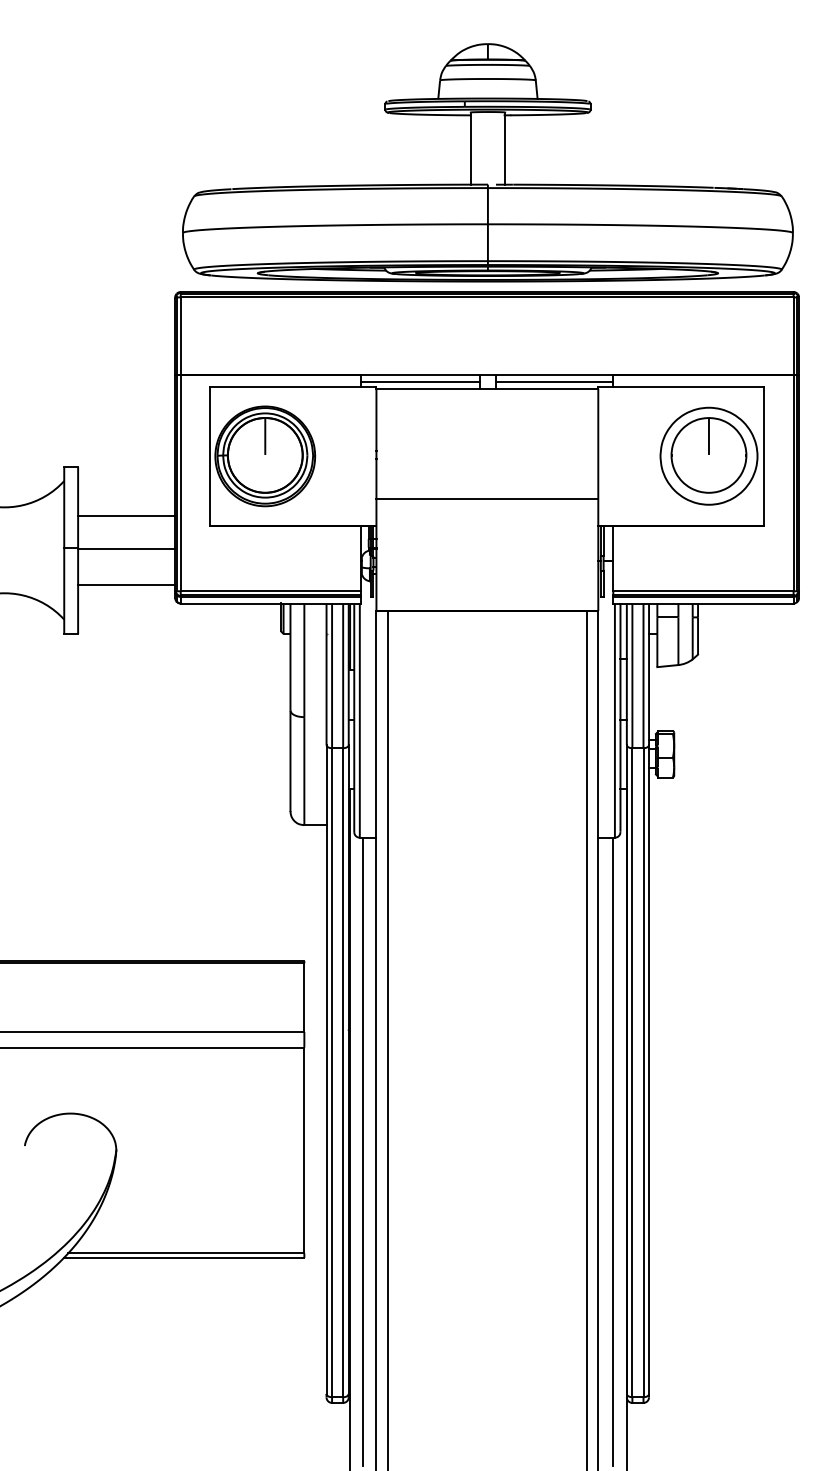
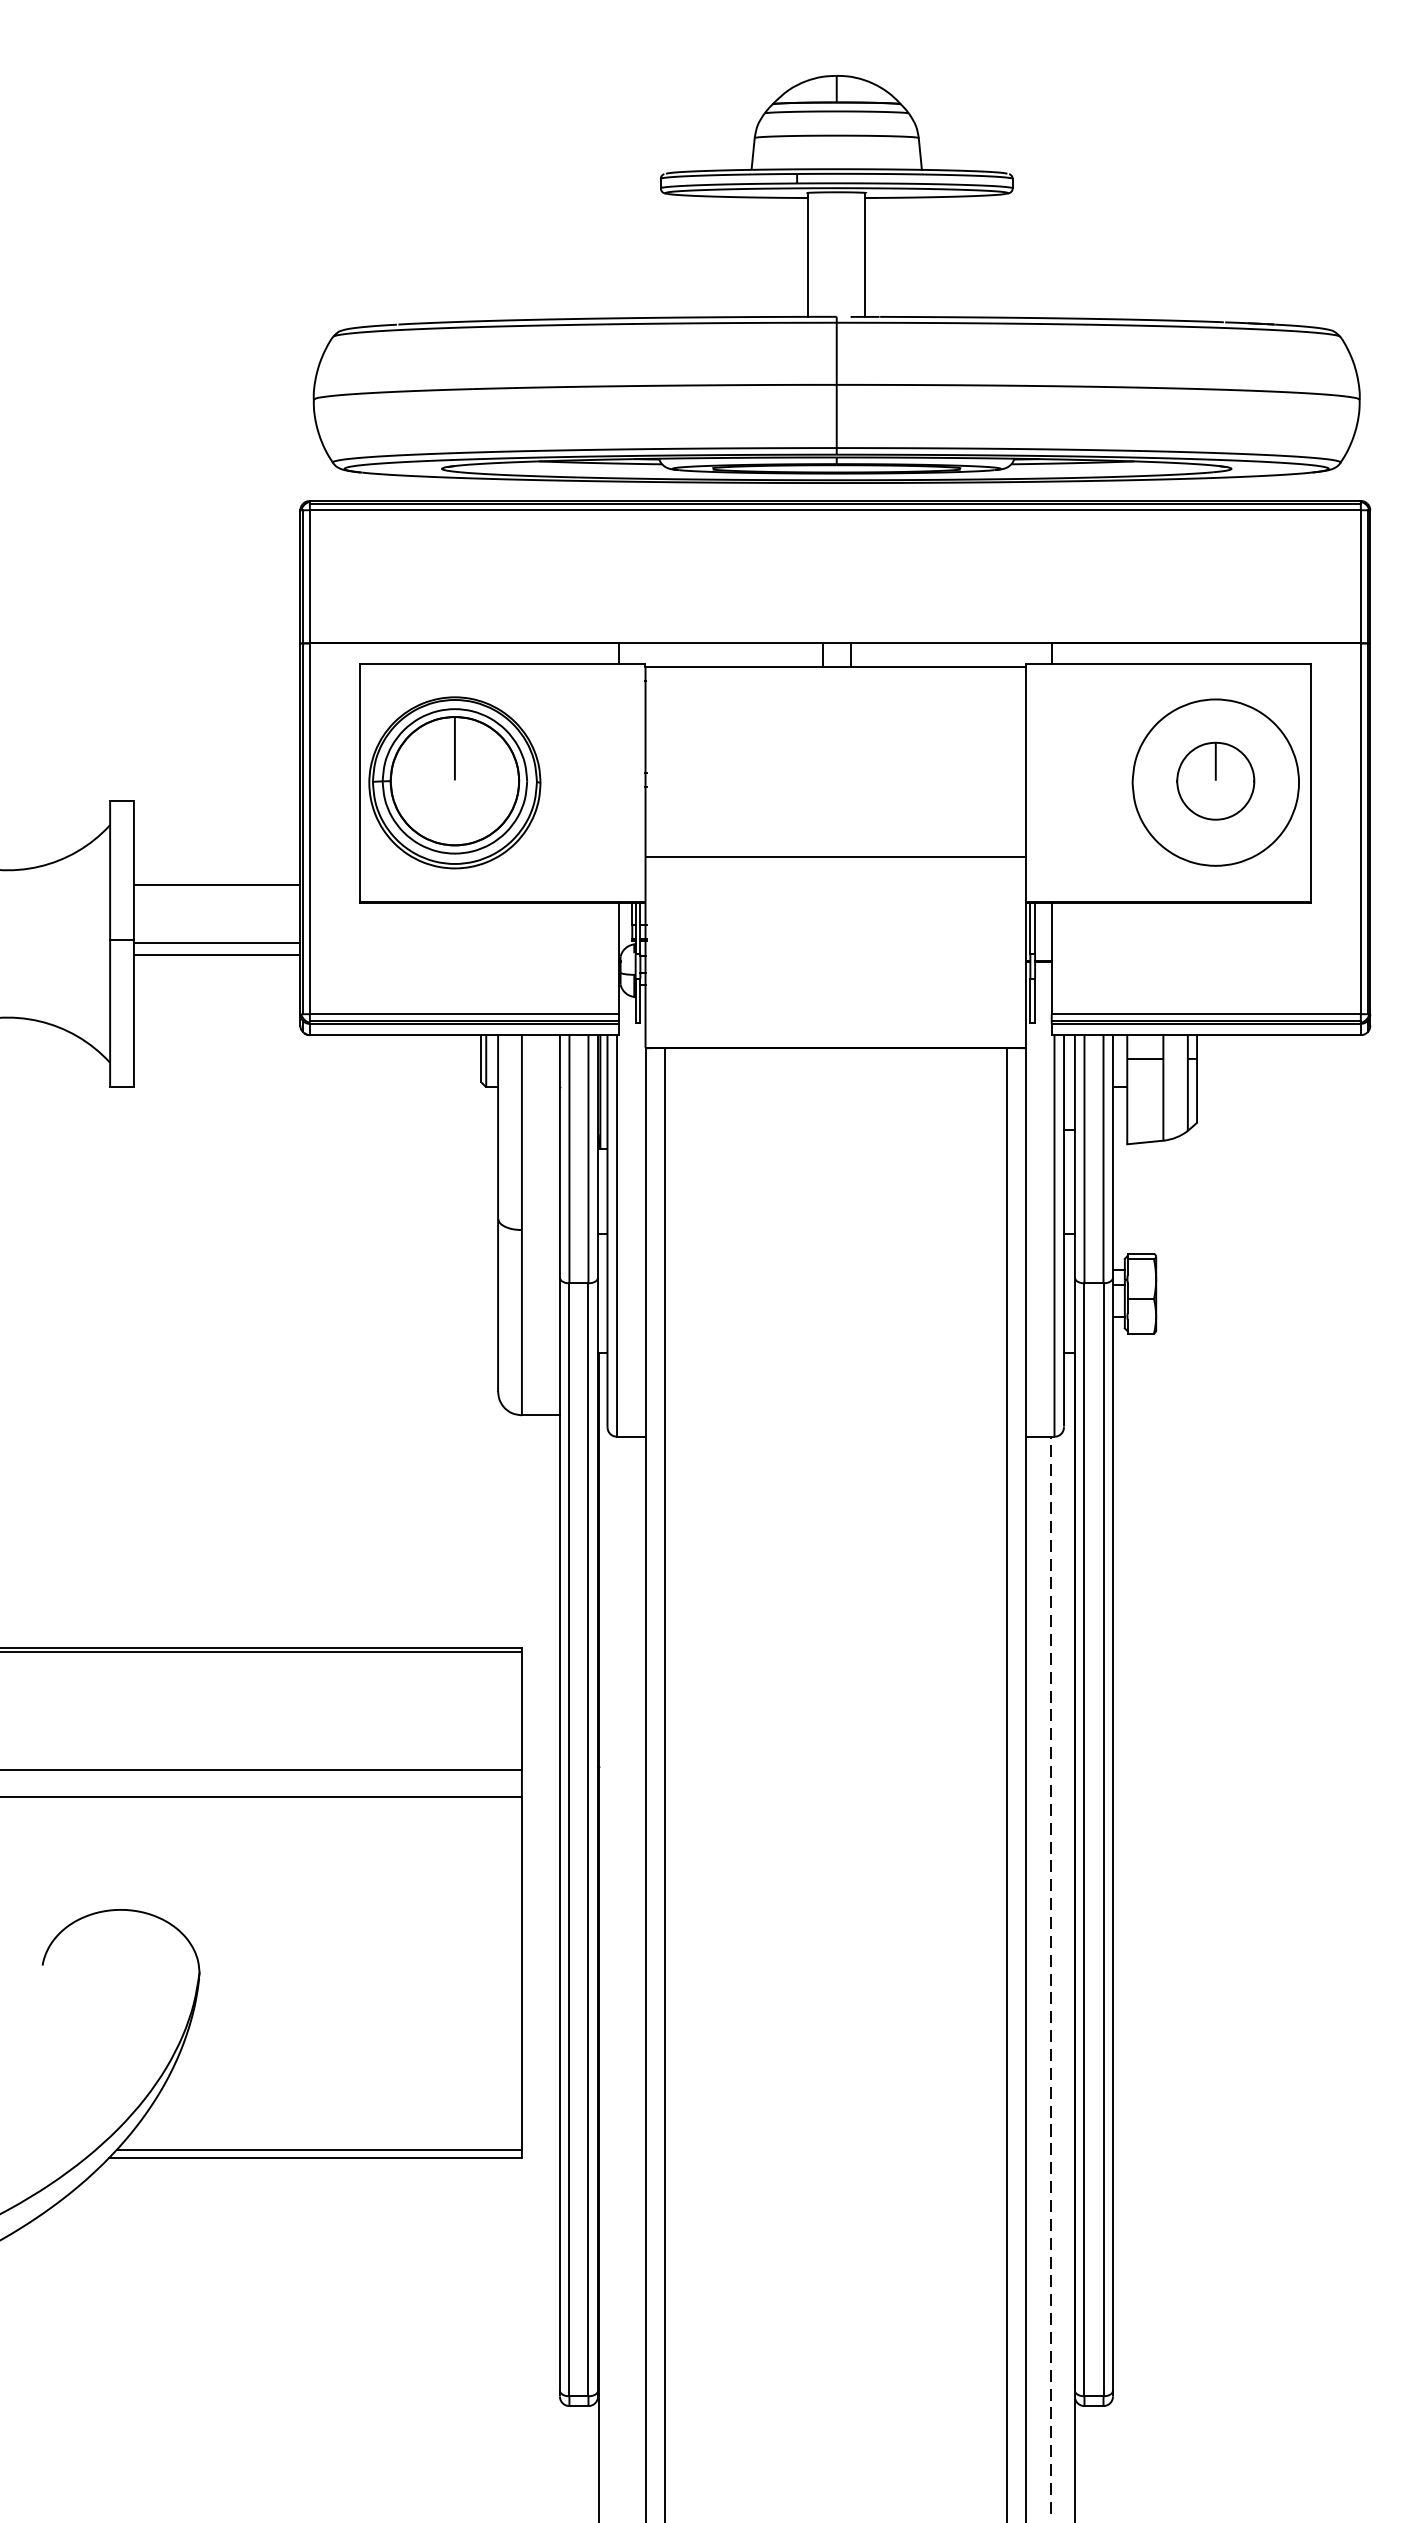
line: (419, 381) -> (719, 654), removed
line: (554, 381) -> (950, 654), removed
part: (708, 455) -> (1214, 781), size x0.6
line: (126, 585) -> (216, 956), moved
line: (363, 1151) -> (623, 1974), removed
line: (612, 1151) -> (1050, 1974), solid -> dashed

